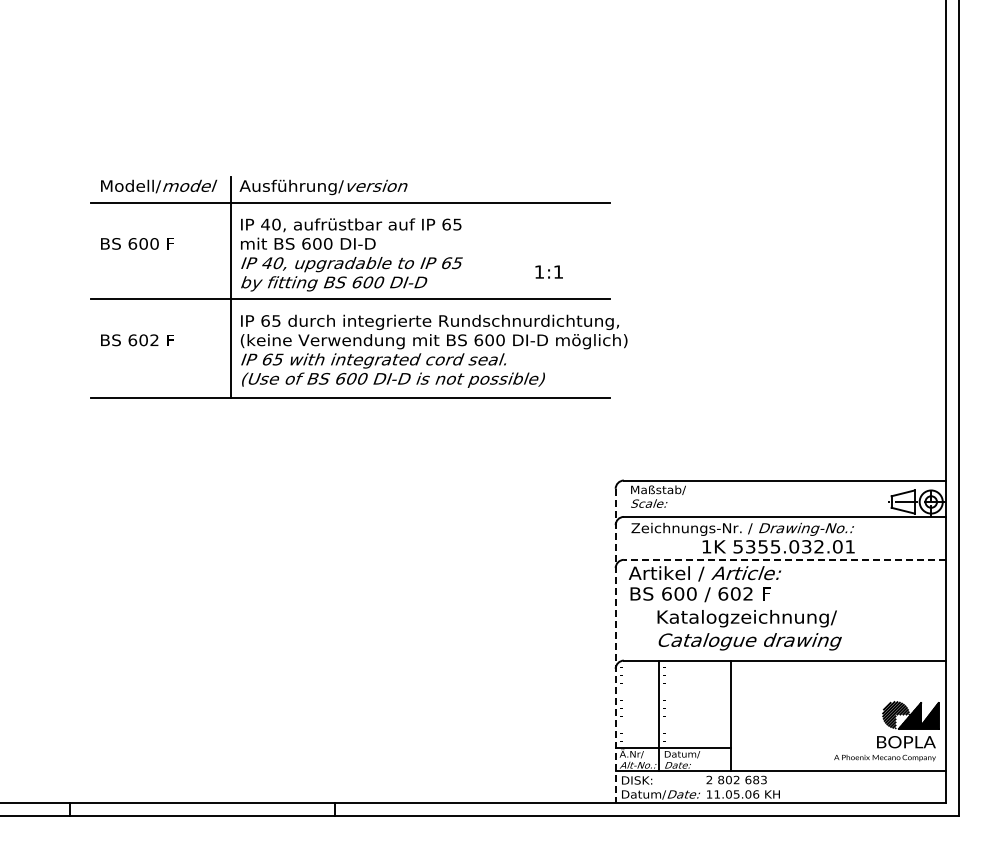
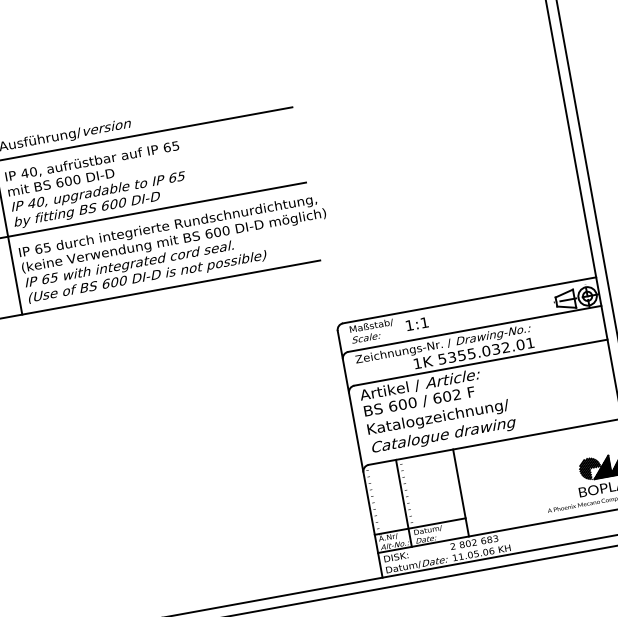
text: (548, 271) -> (416, 323), moved
line: (784, 559) -> (480, 362), dashed -> solid
text: (749, 630) -> (441, 427), moved
line: (615, 645) -> (359, 454), dashed -> solid

